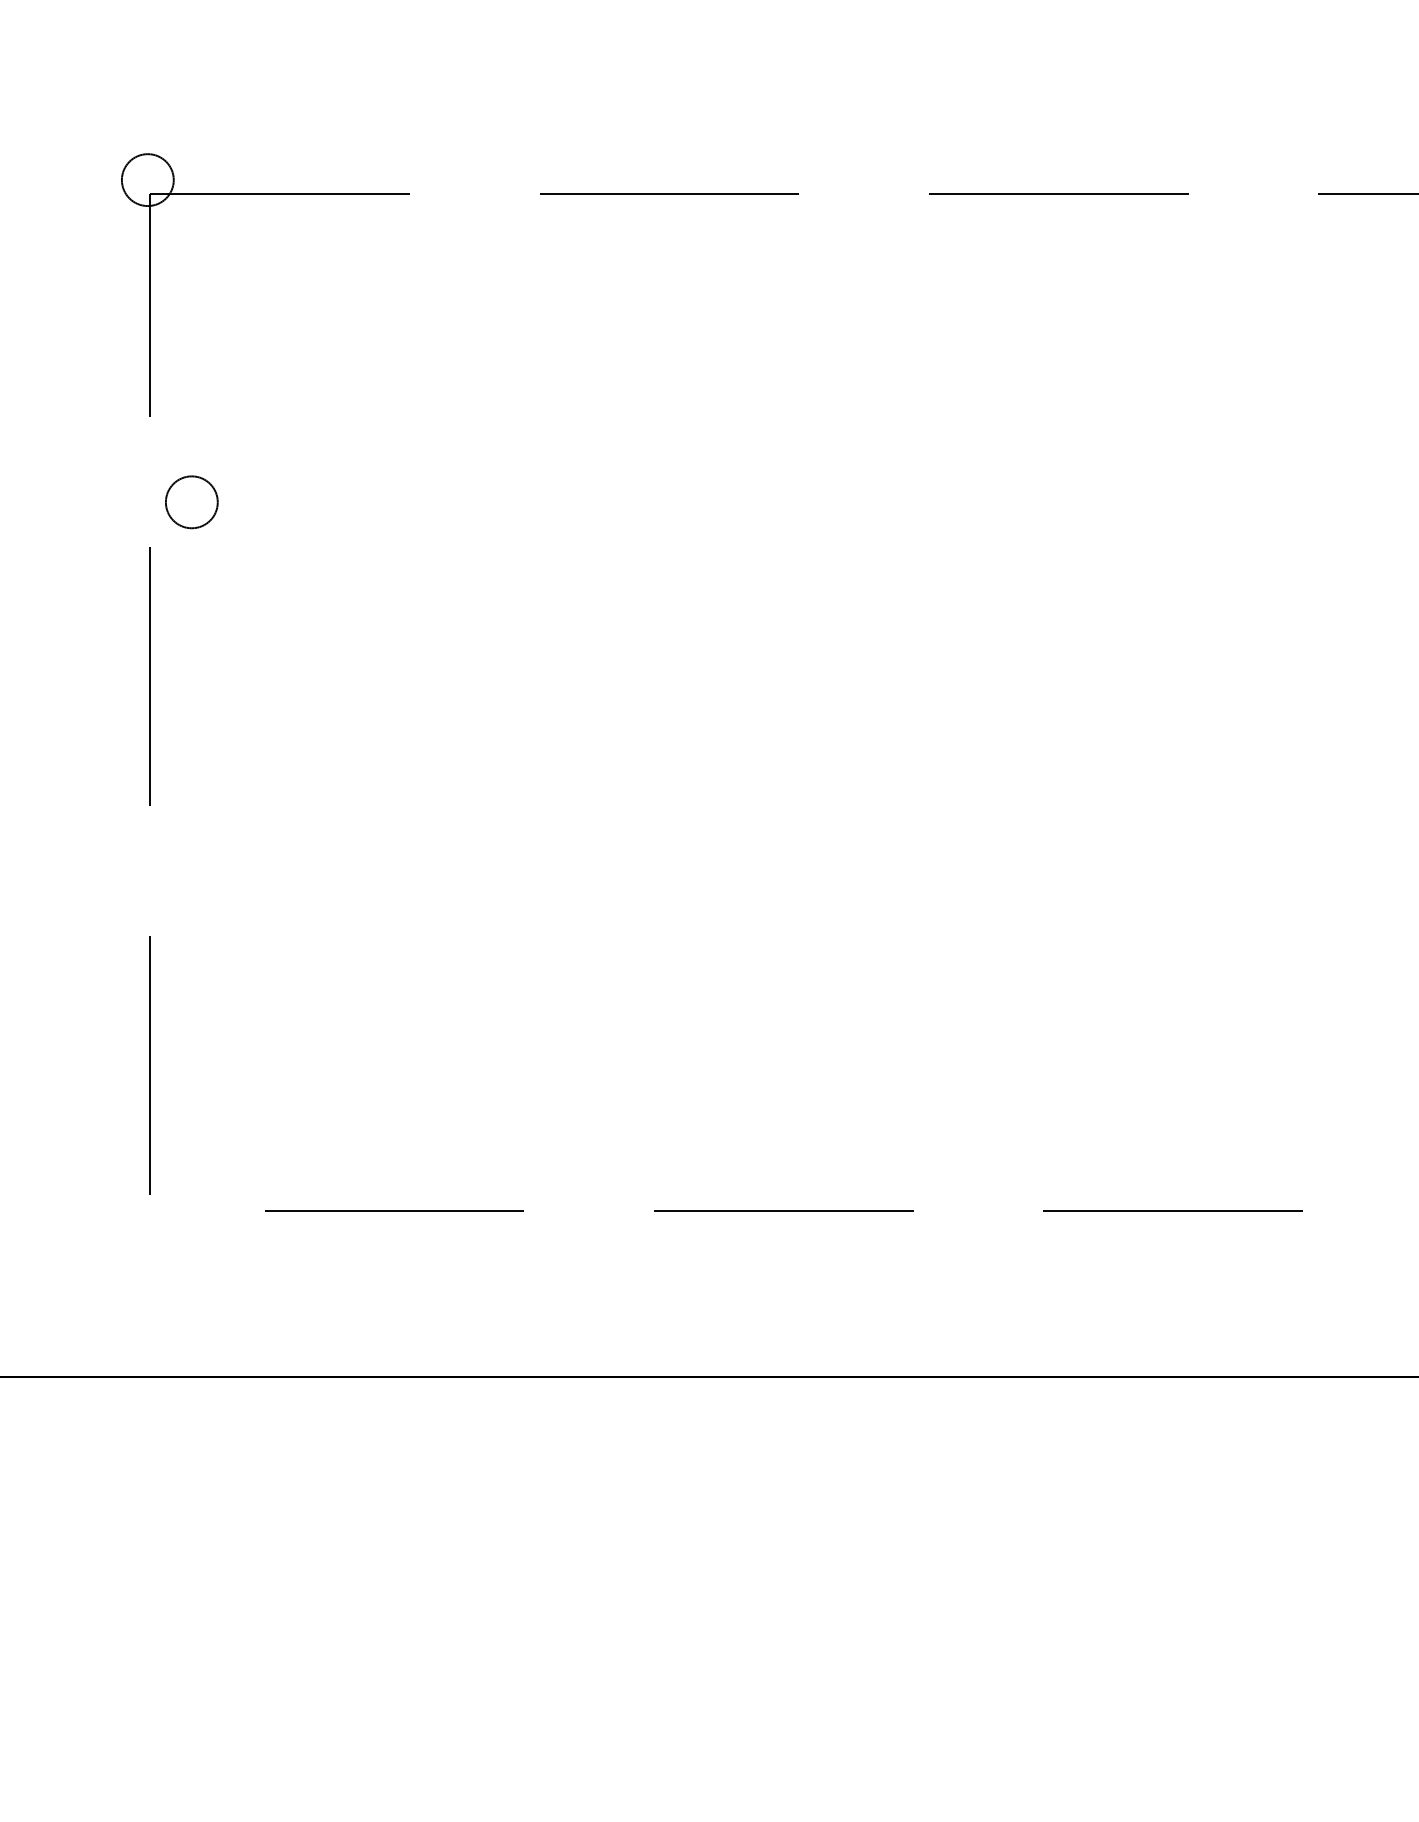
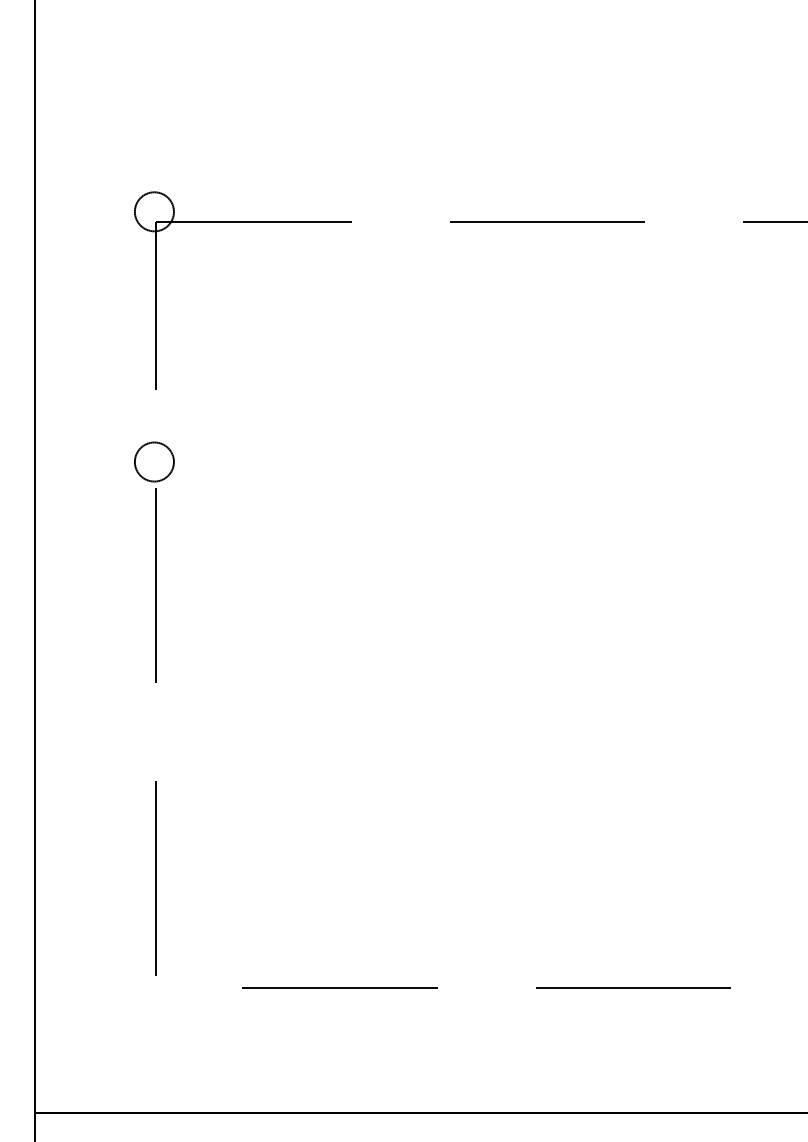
circle: (191, 502) -> (154, 462), moved

